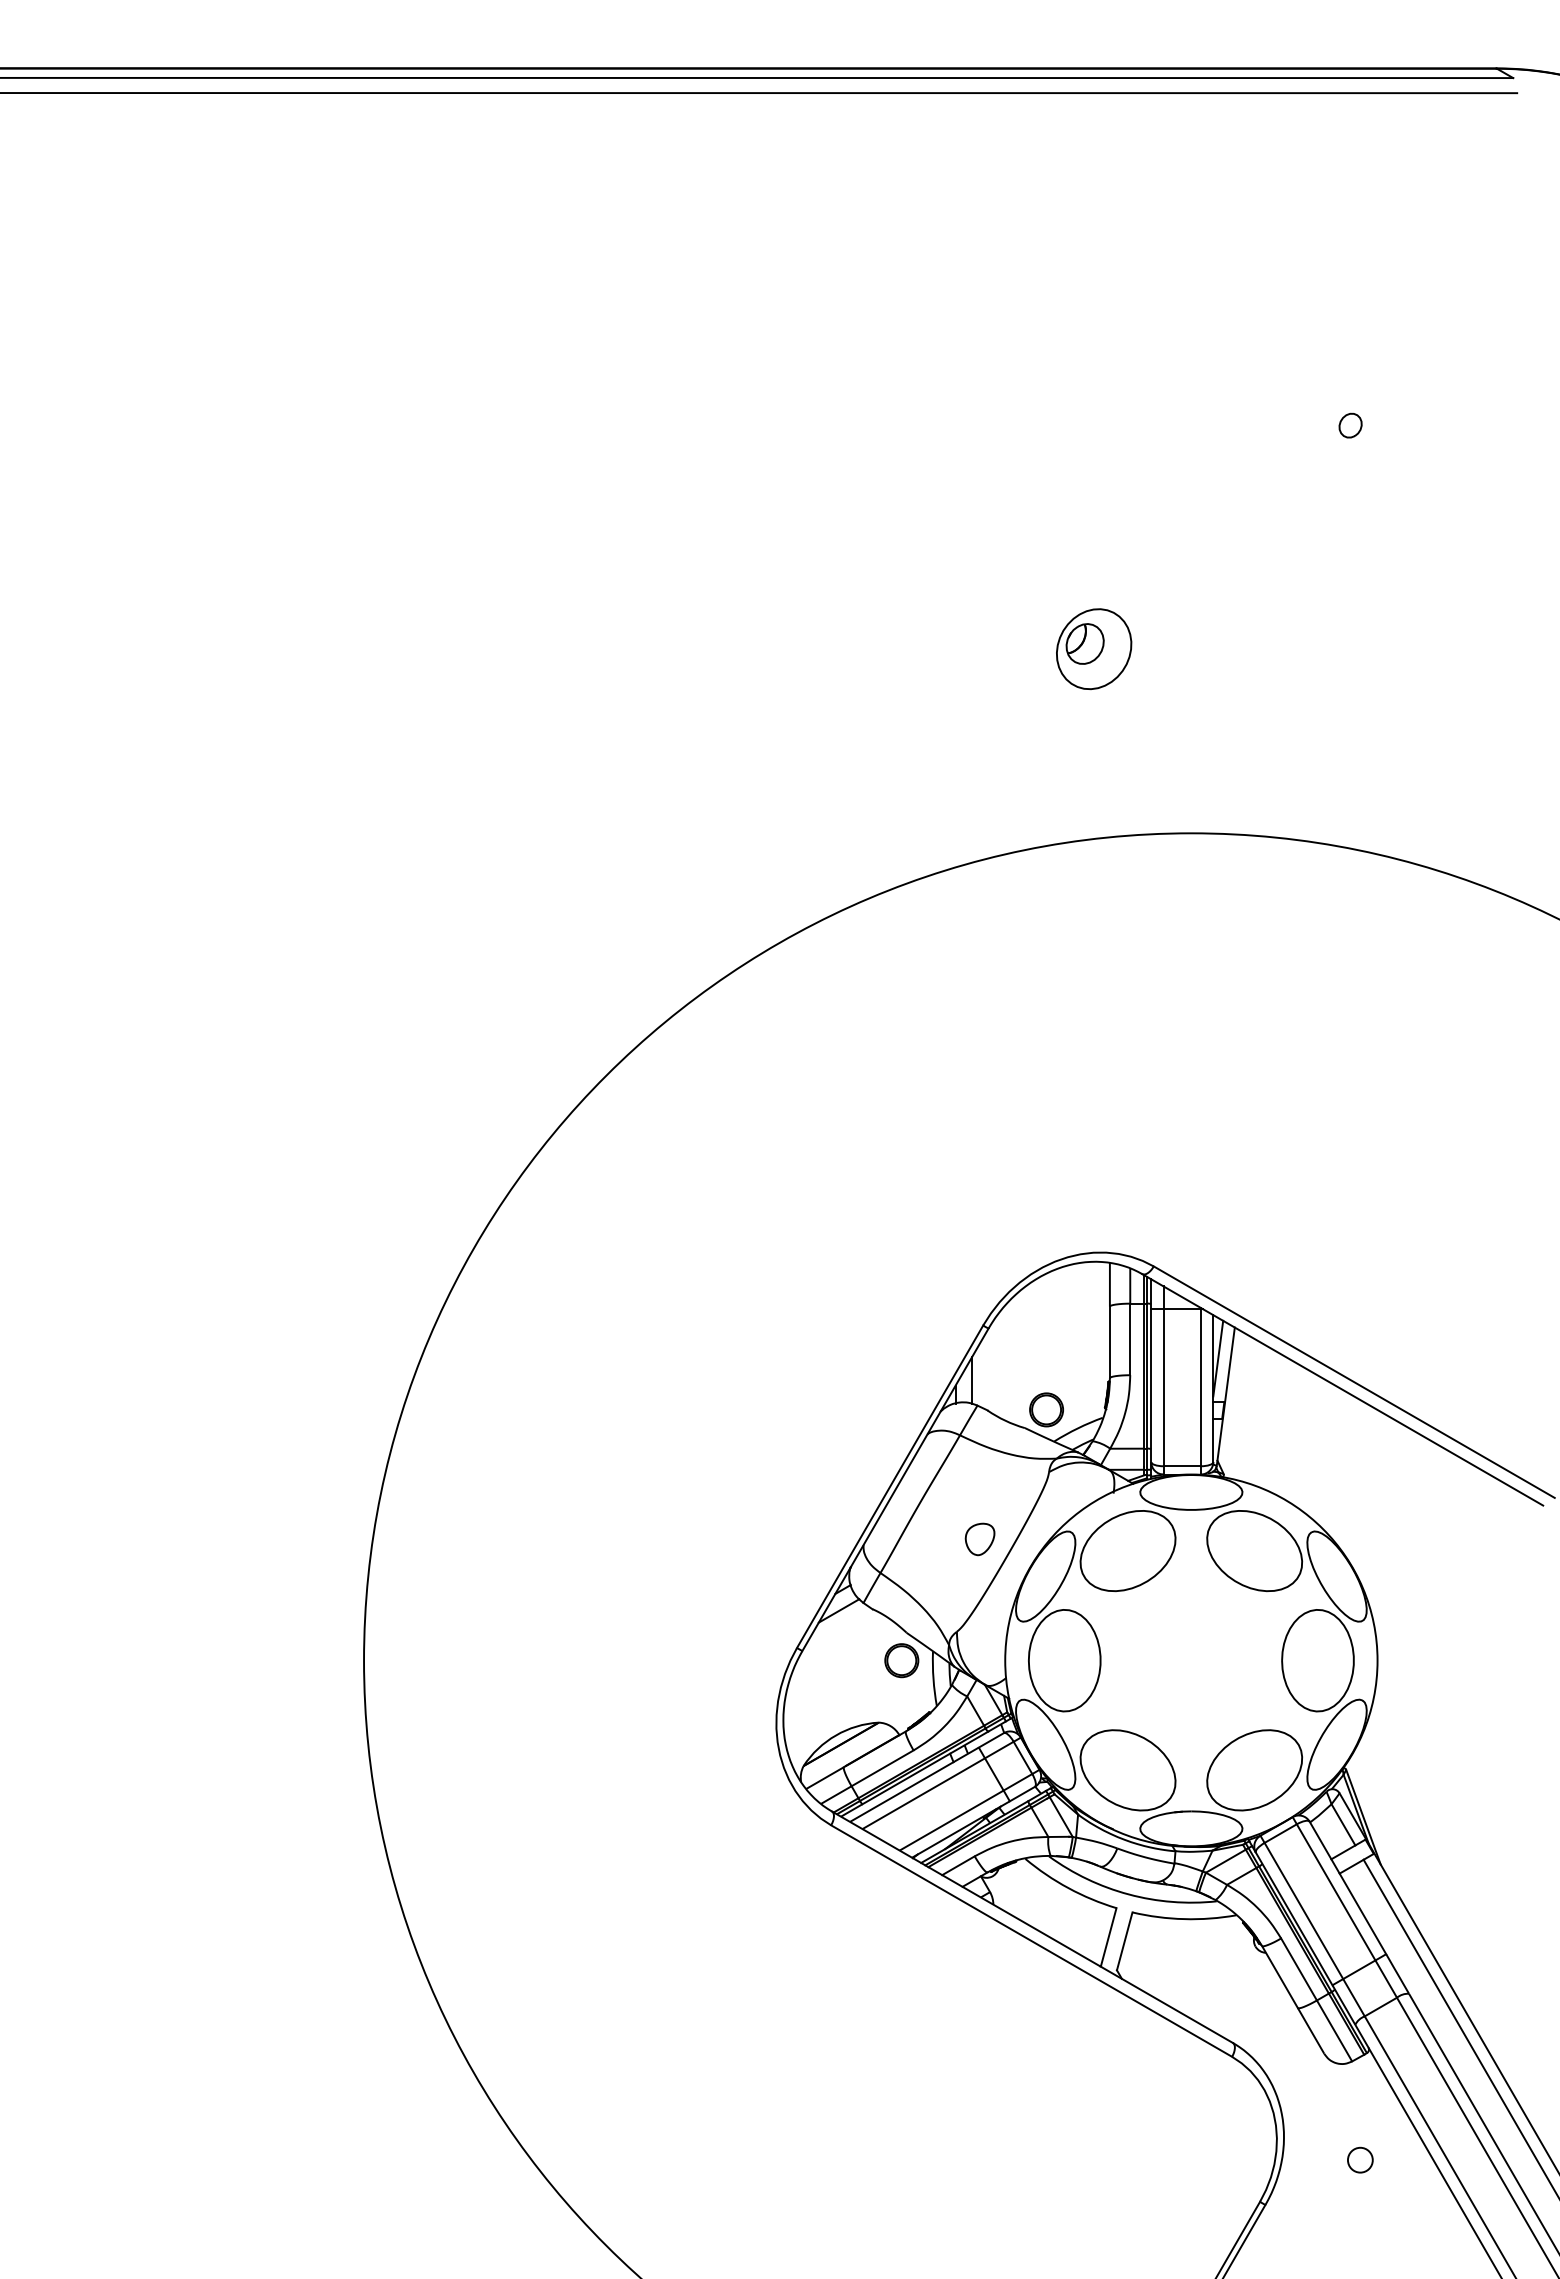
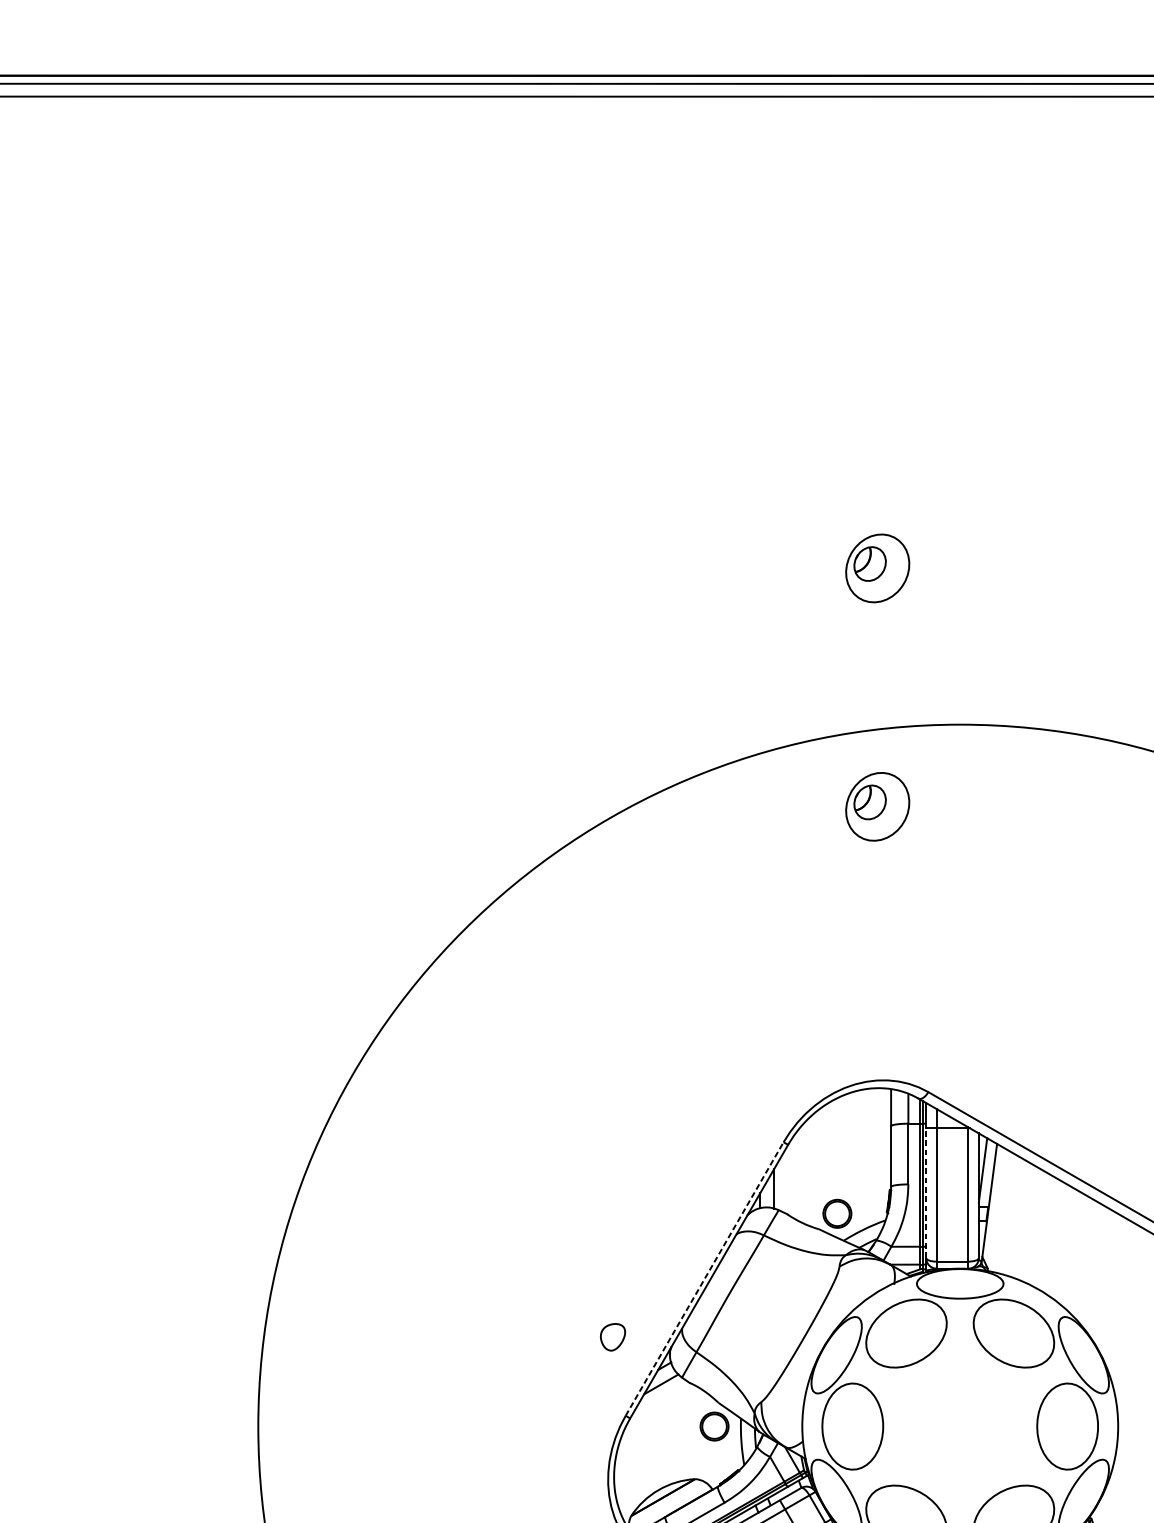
part: (1350, 425) -> (1095, 378), removed
part: (1094, 930) -> (878, 807), added
line: (1151, 1385) -> (926, 1193), solid -> dashed
line: (890, 1486) -> (704, 1278), solid -> dashed
part: (979, 1539) -> (612, 1337), moved

